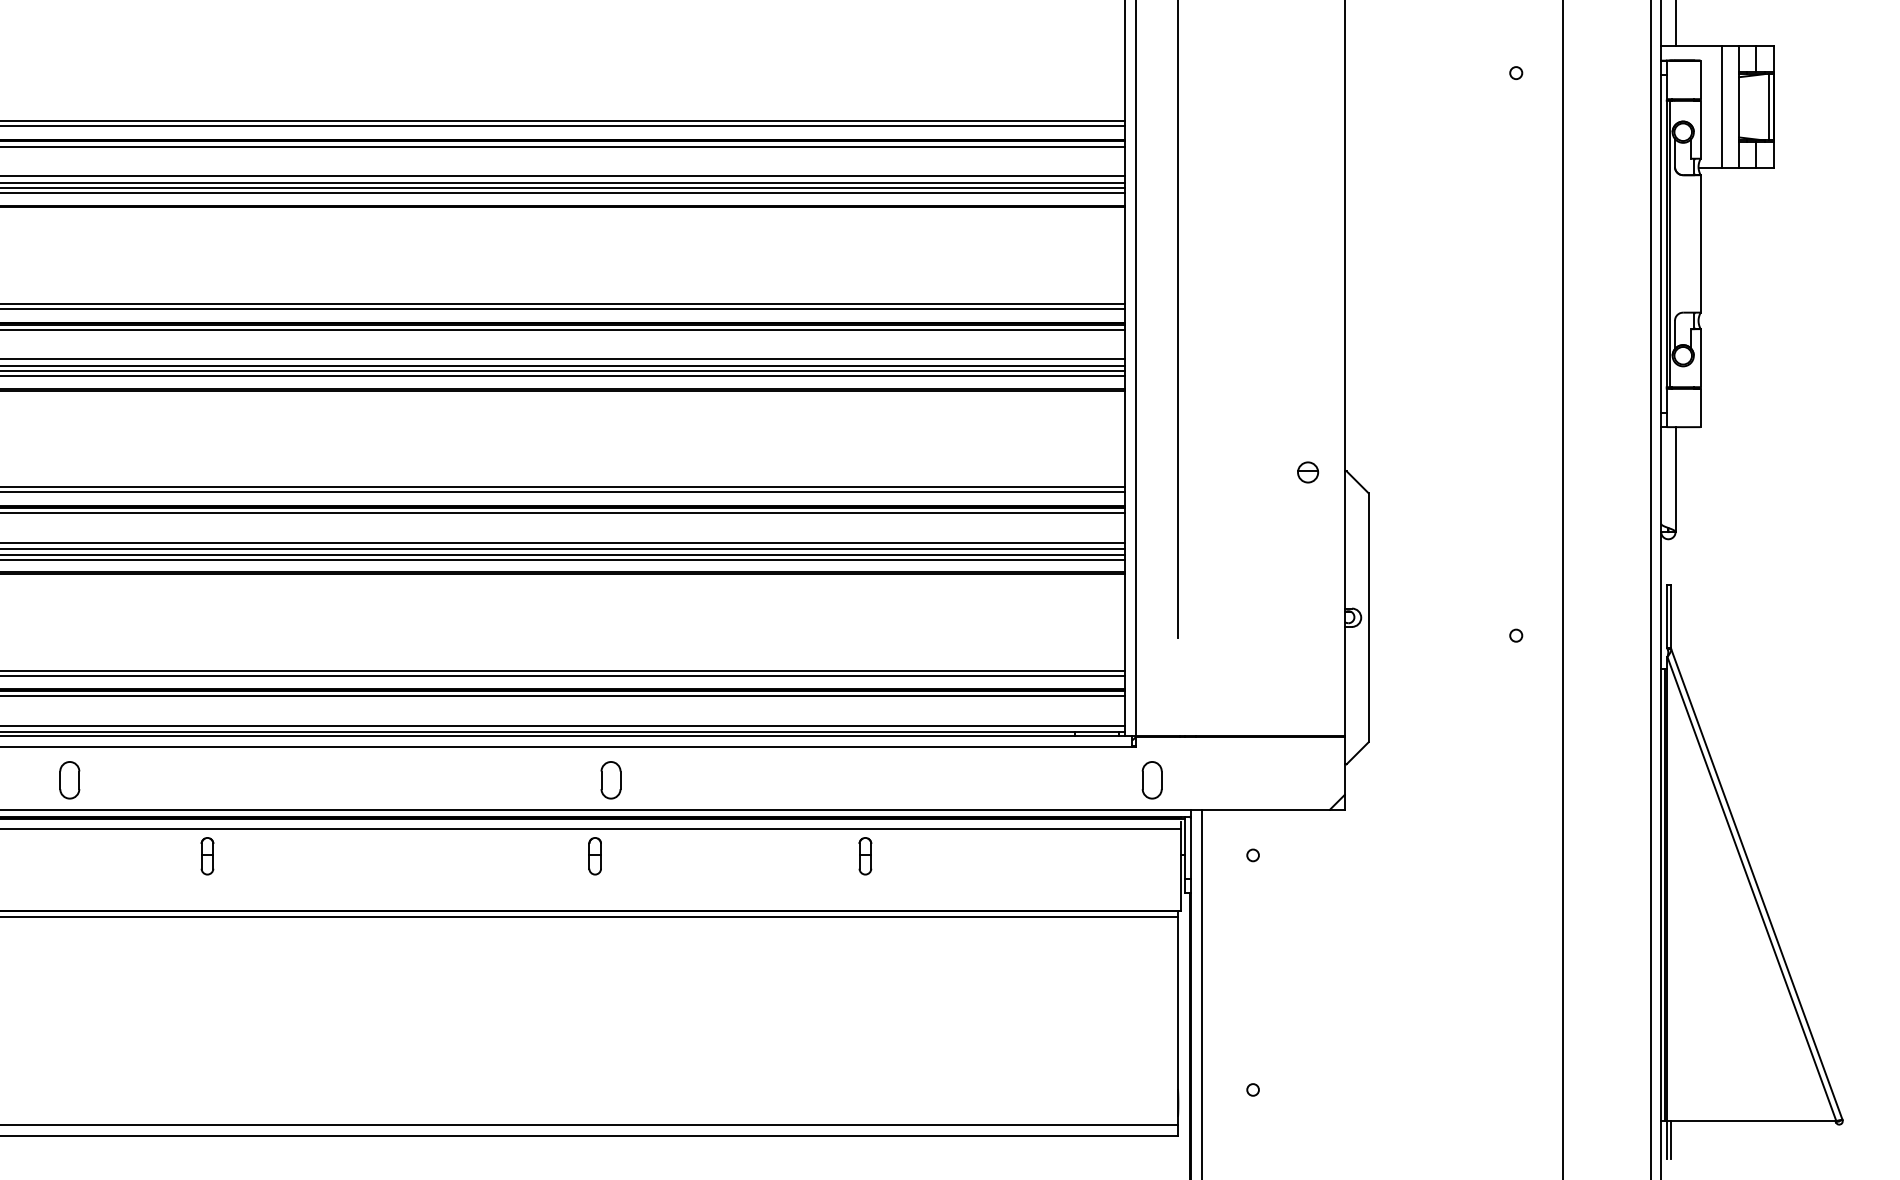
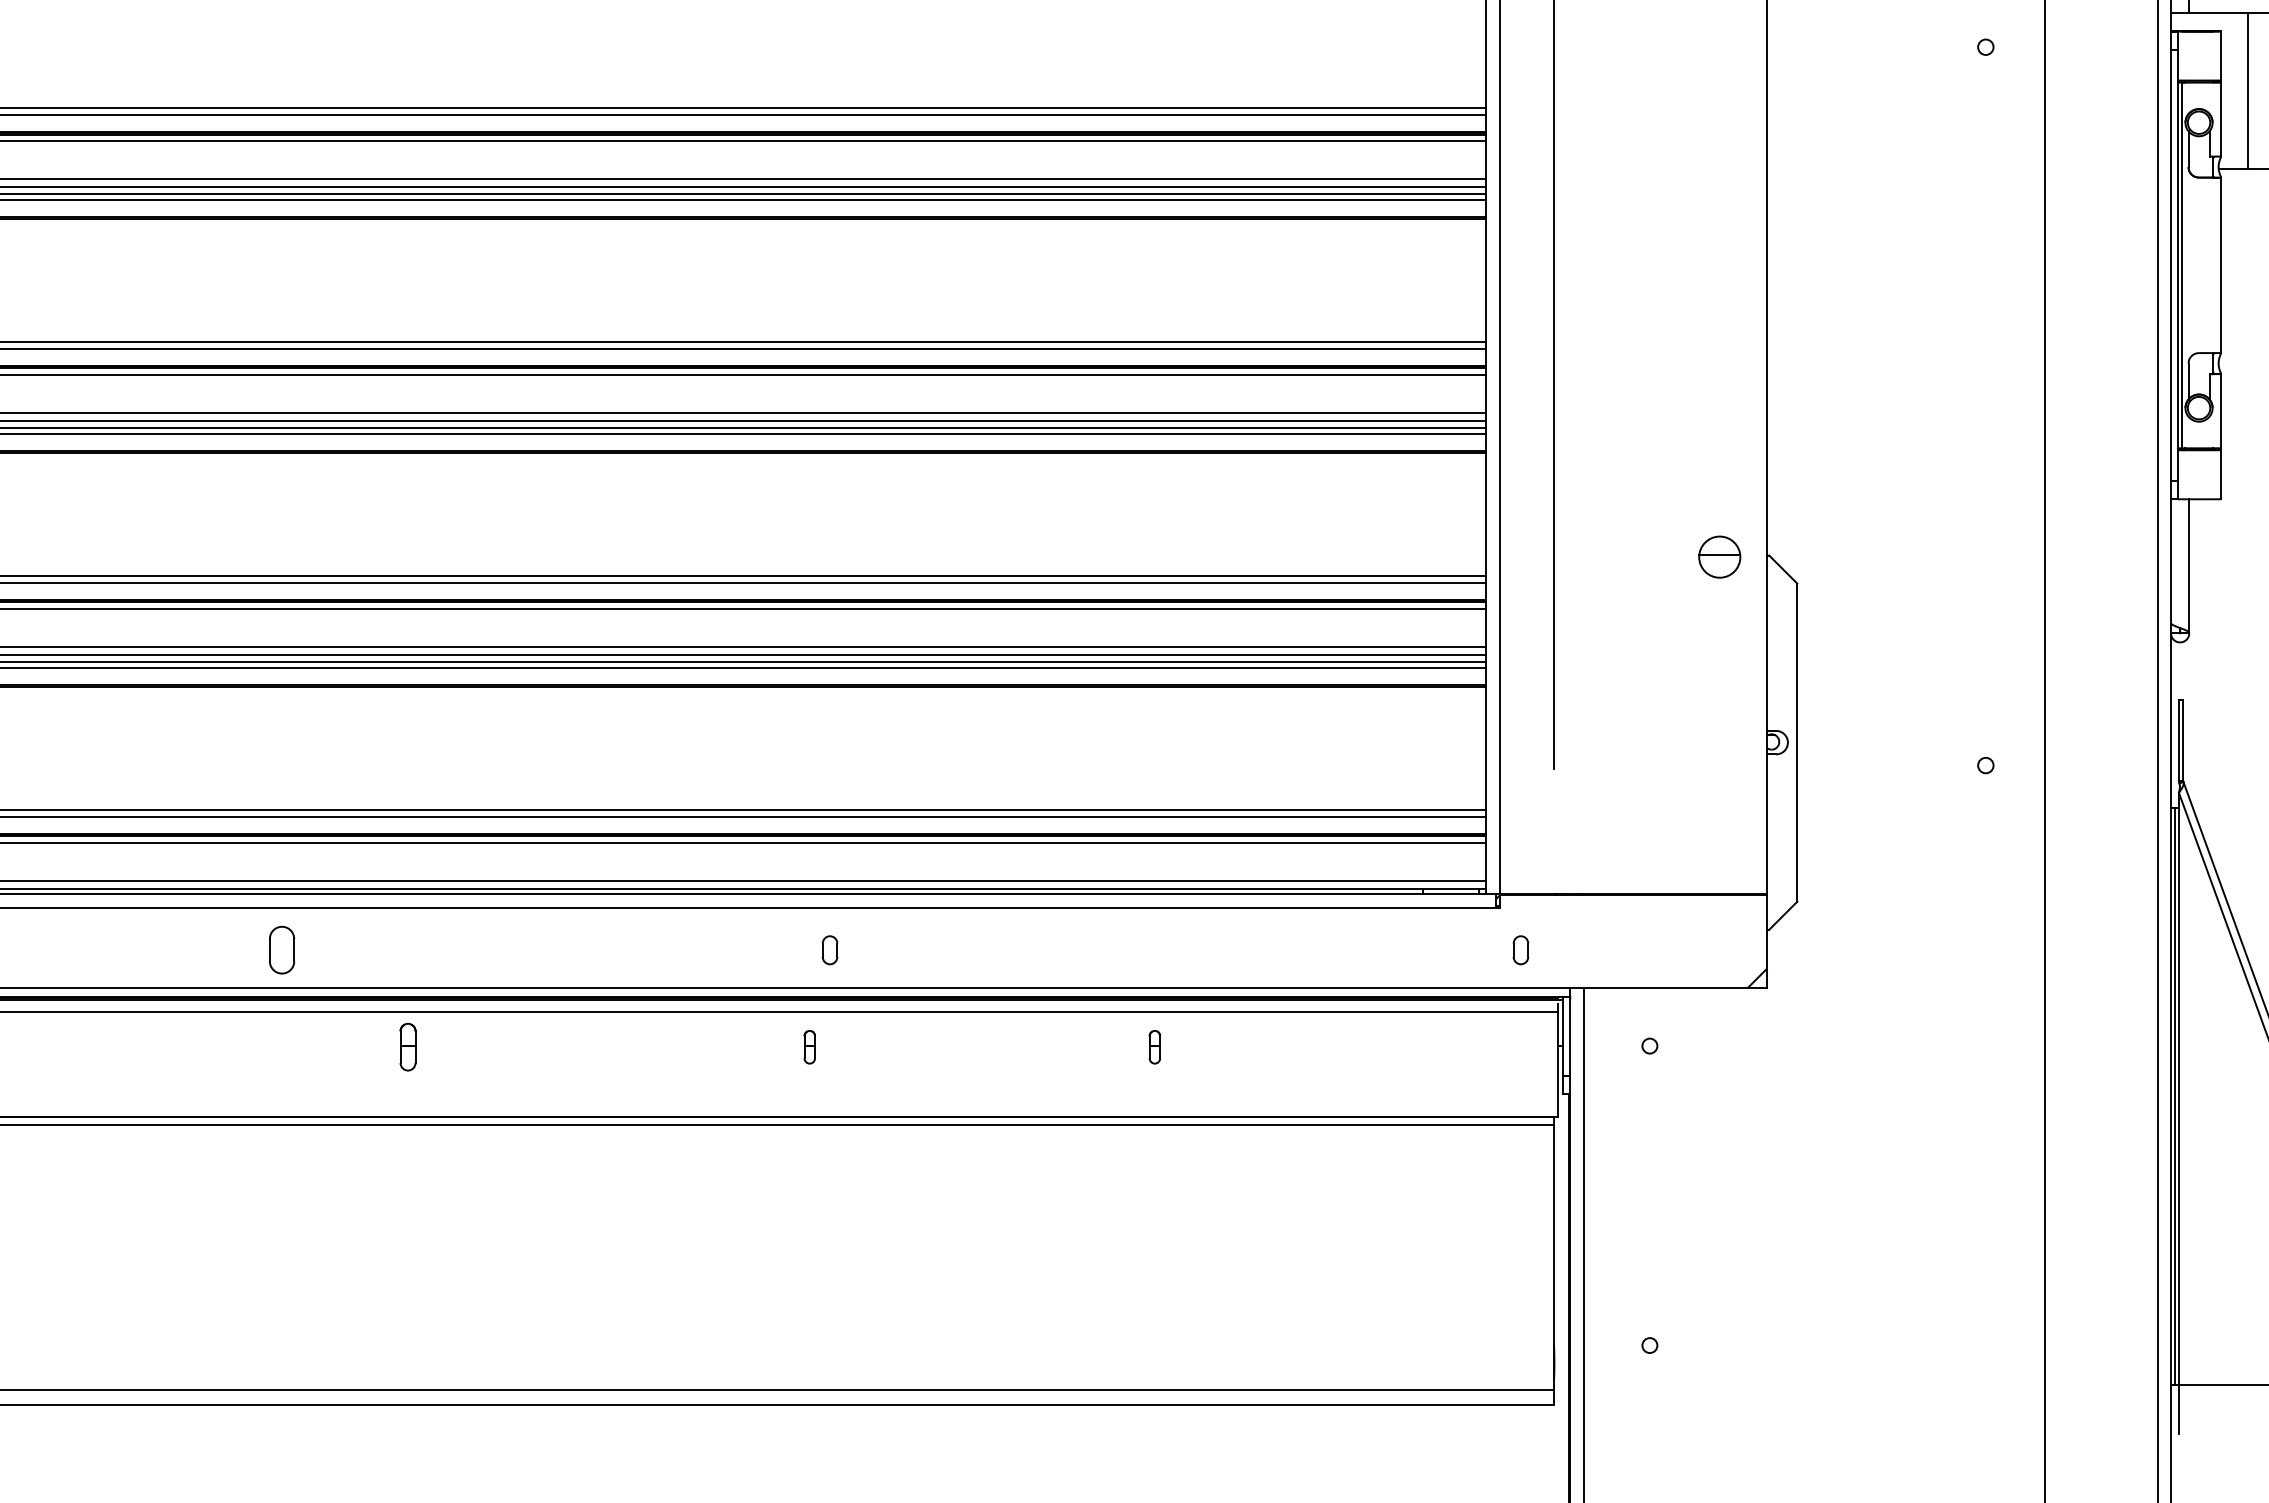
part: (1308, 472) -> (1720, 557), size x1.6
part: (69, 780) -> (281, 950), moved
part: (610, 780) -> (829, 950), size x0.6
part: (1151, 780) -> (1520, 950), size x0.6
part: (207, 856) -> (408, 1047), moved
part: (594, 856) -> (808, 1047), size x0.7
part: (865, 856) -> (1154, 1047), size x0.7
line: (1670, 1140) -> (2182, 1410), removed

